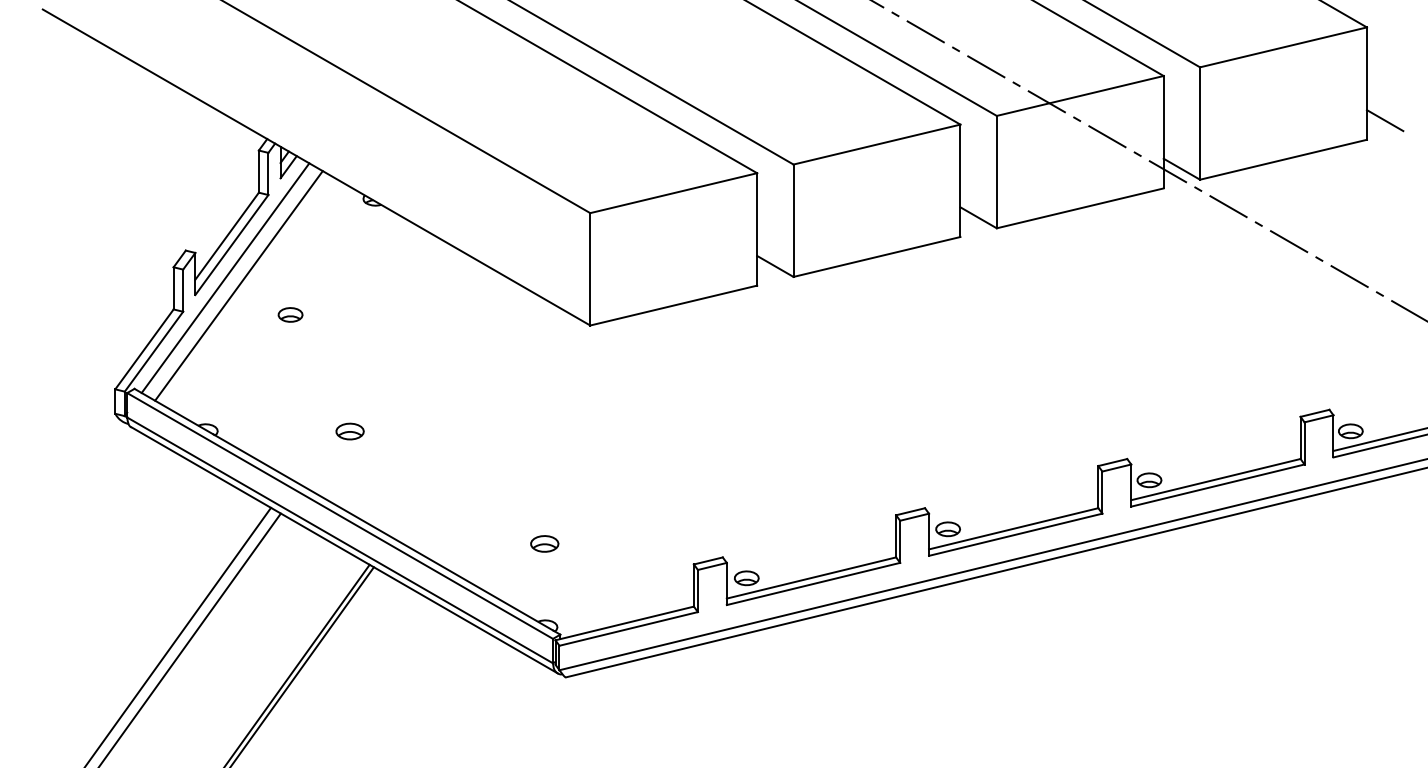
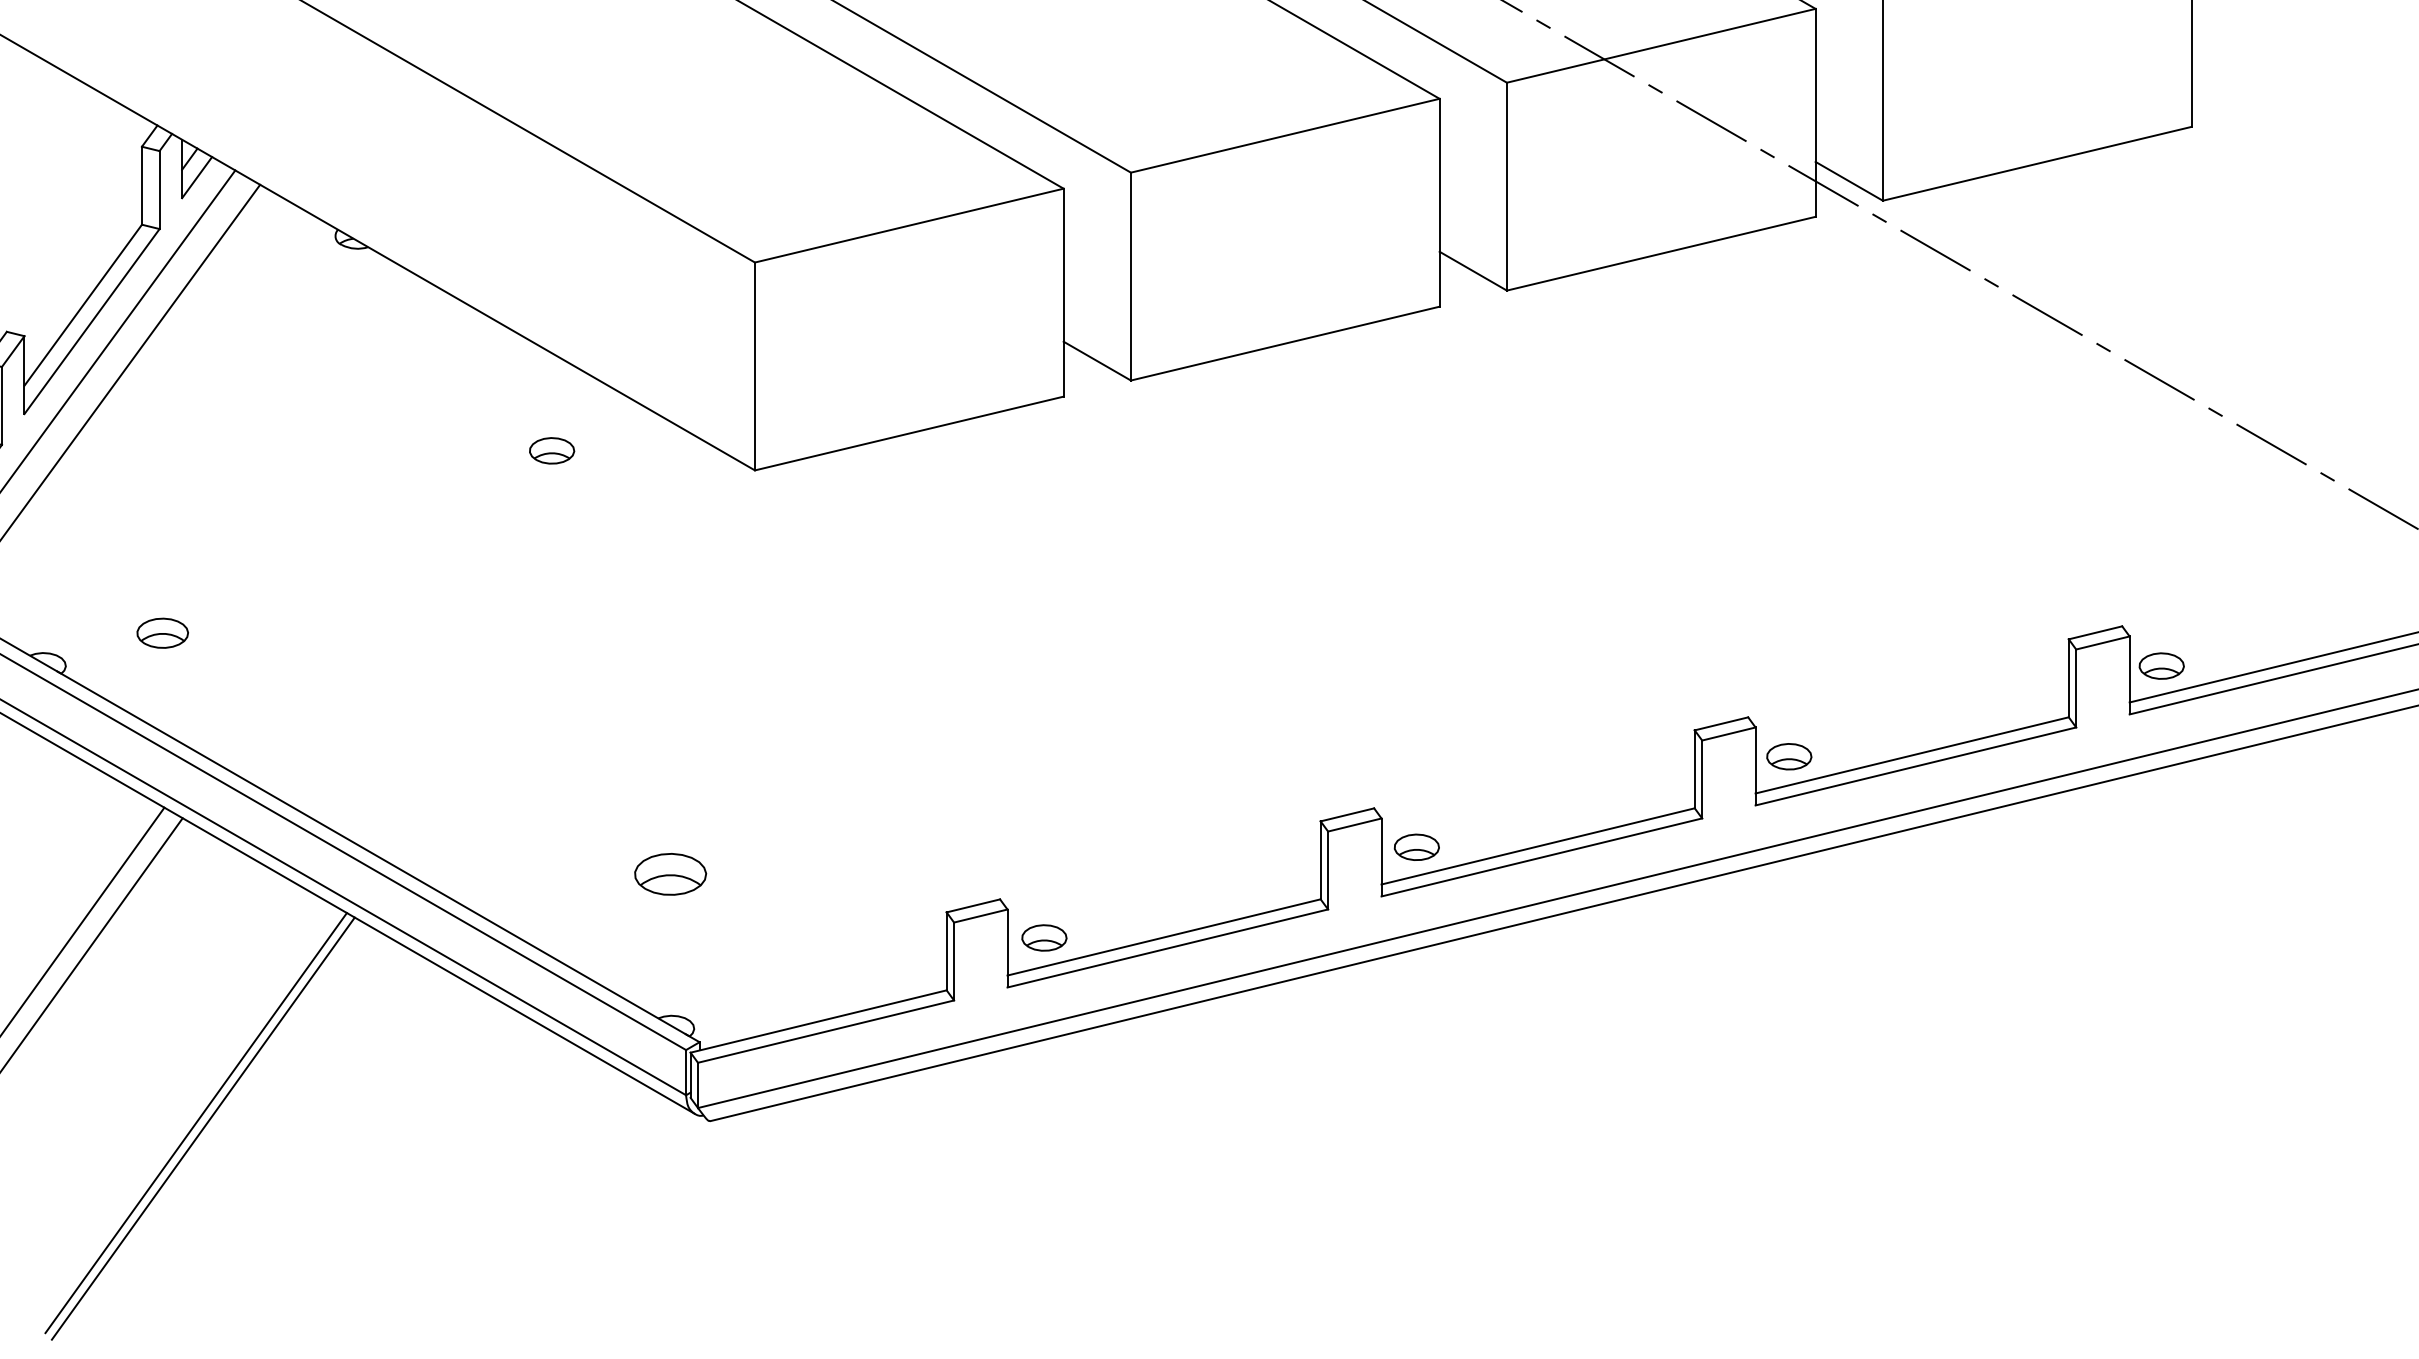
line: (1384, 120) -> (2224, 91), removed
part: (290, 314) -> (551, 450), moved
part: (349, 431) -> (161, 633), moved
part: (544, 543) -> (670, 873), size x1.4

